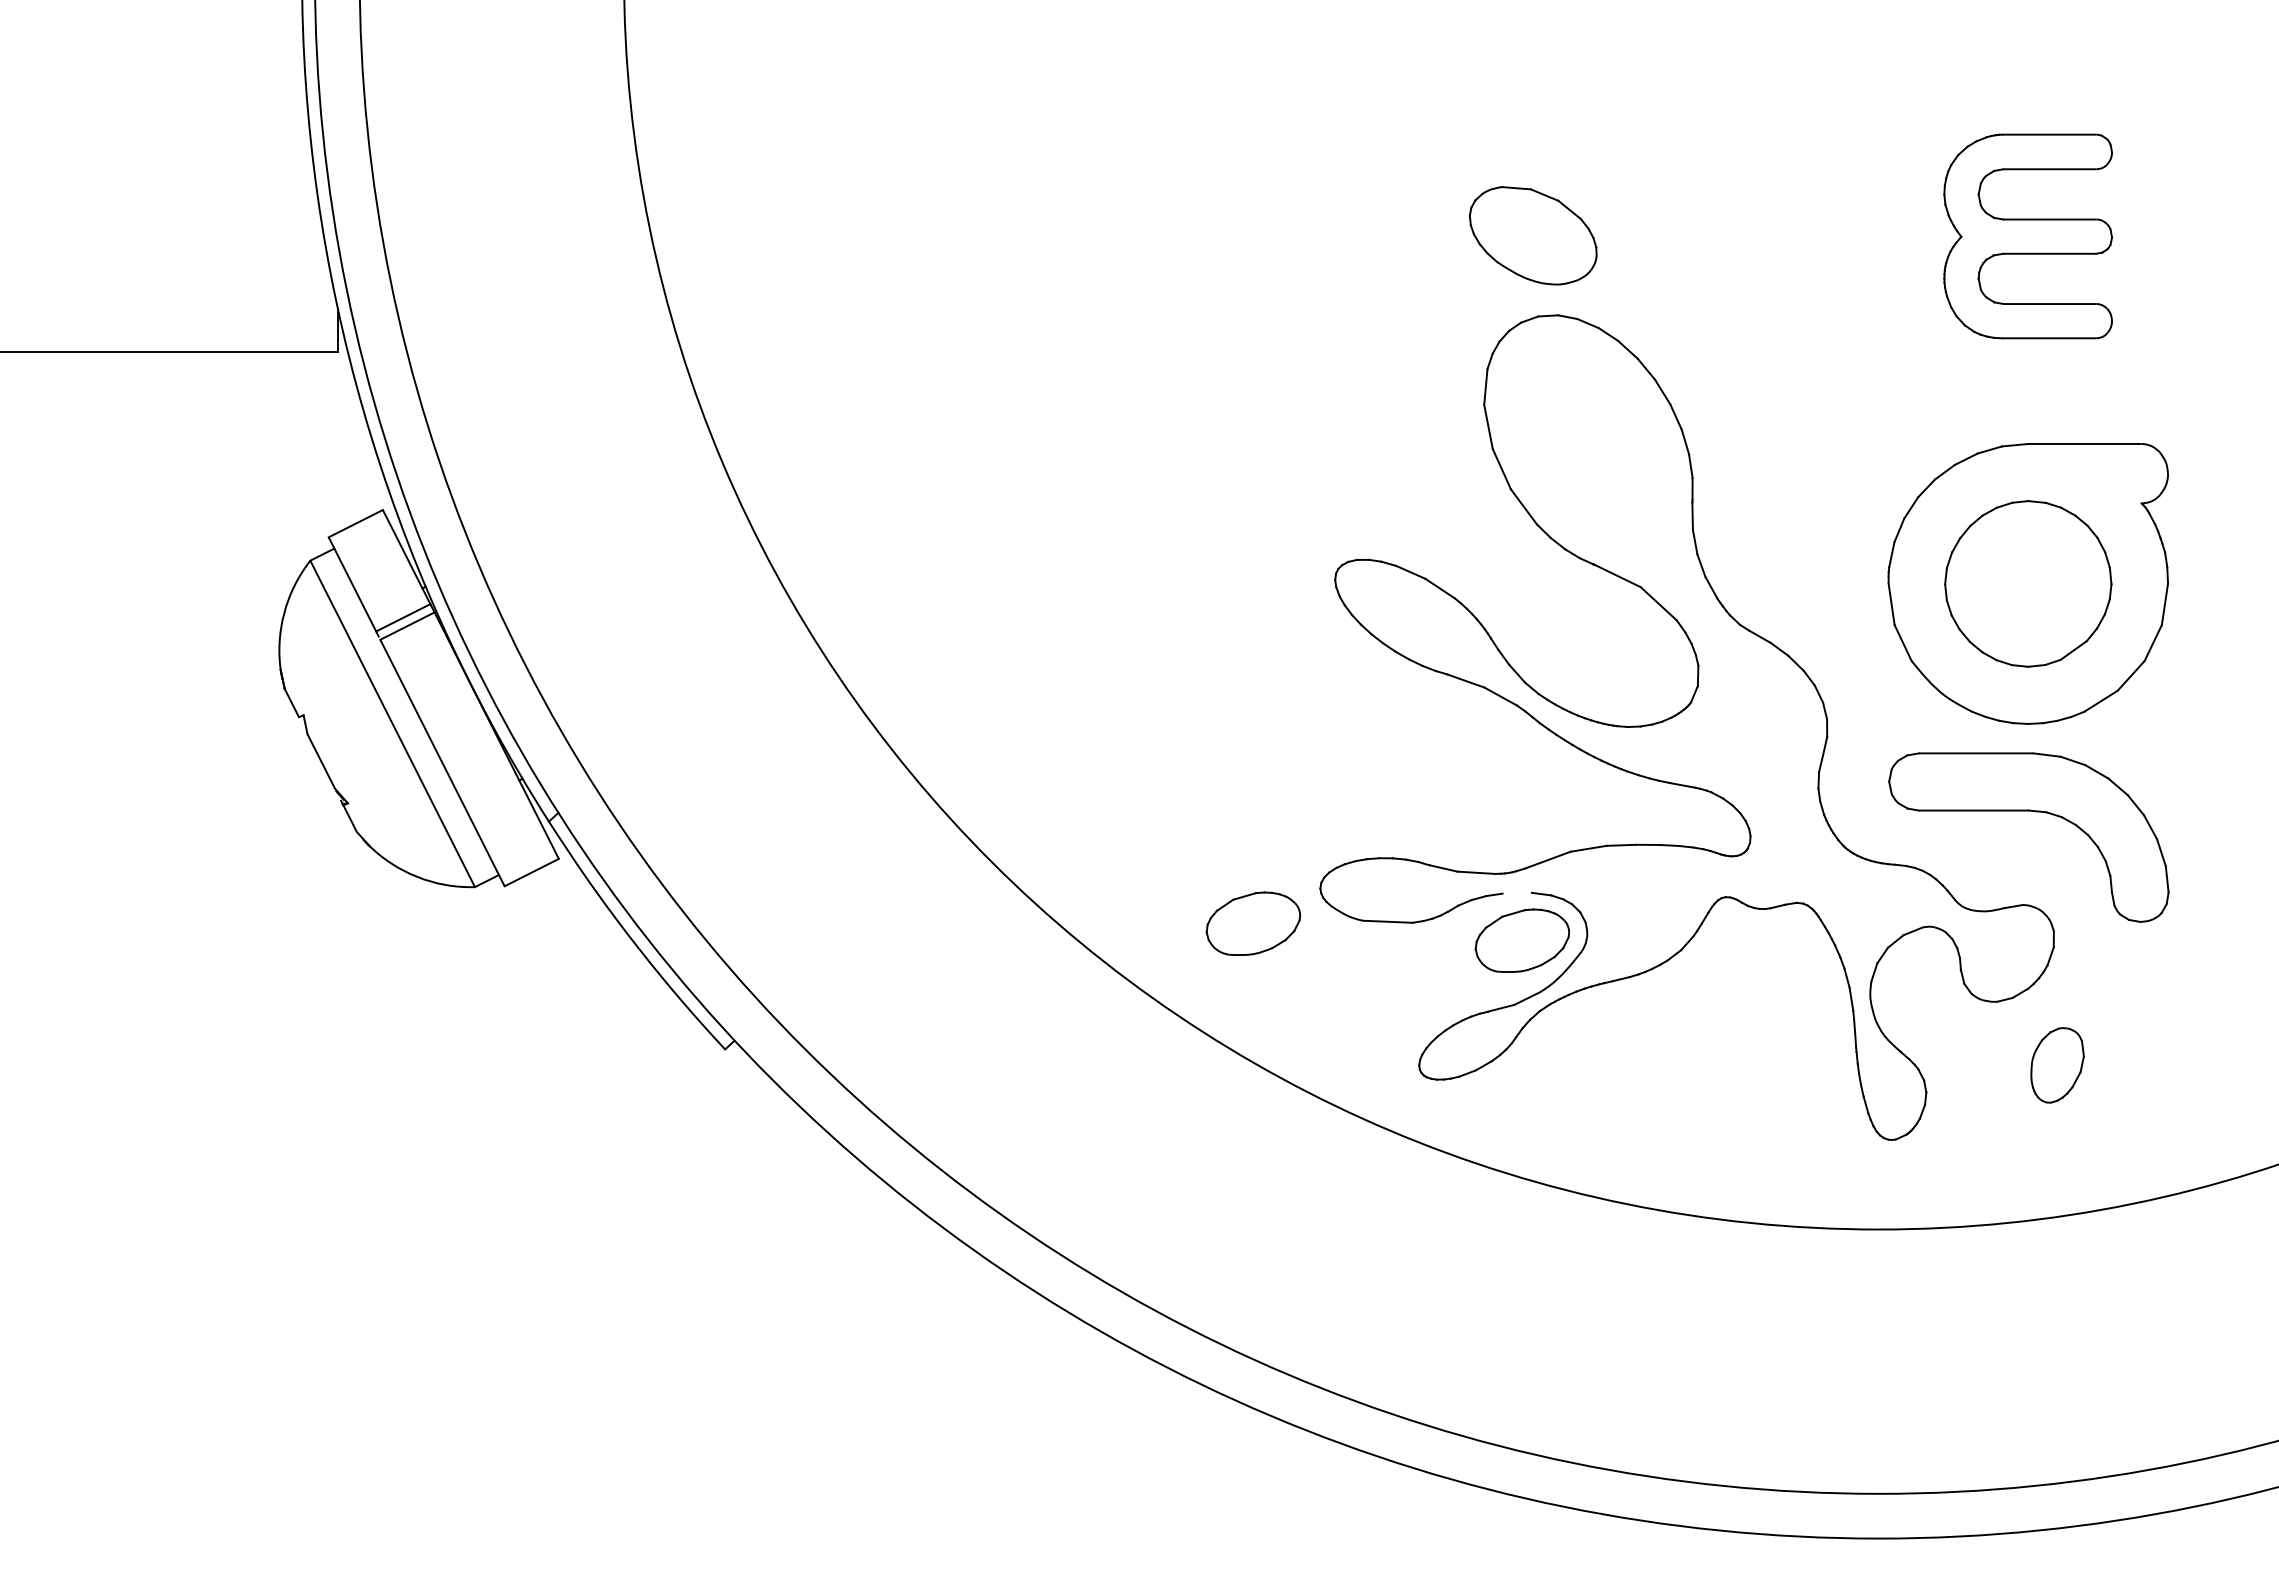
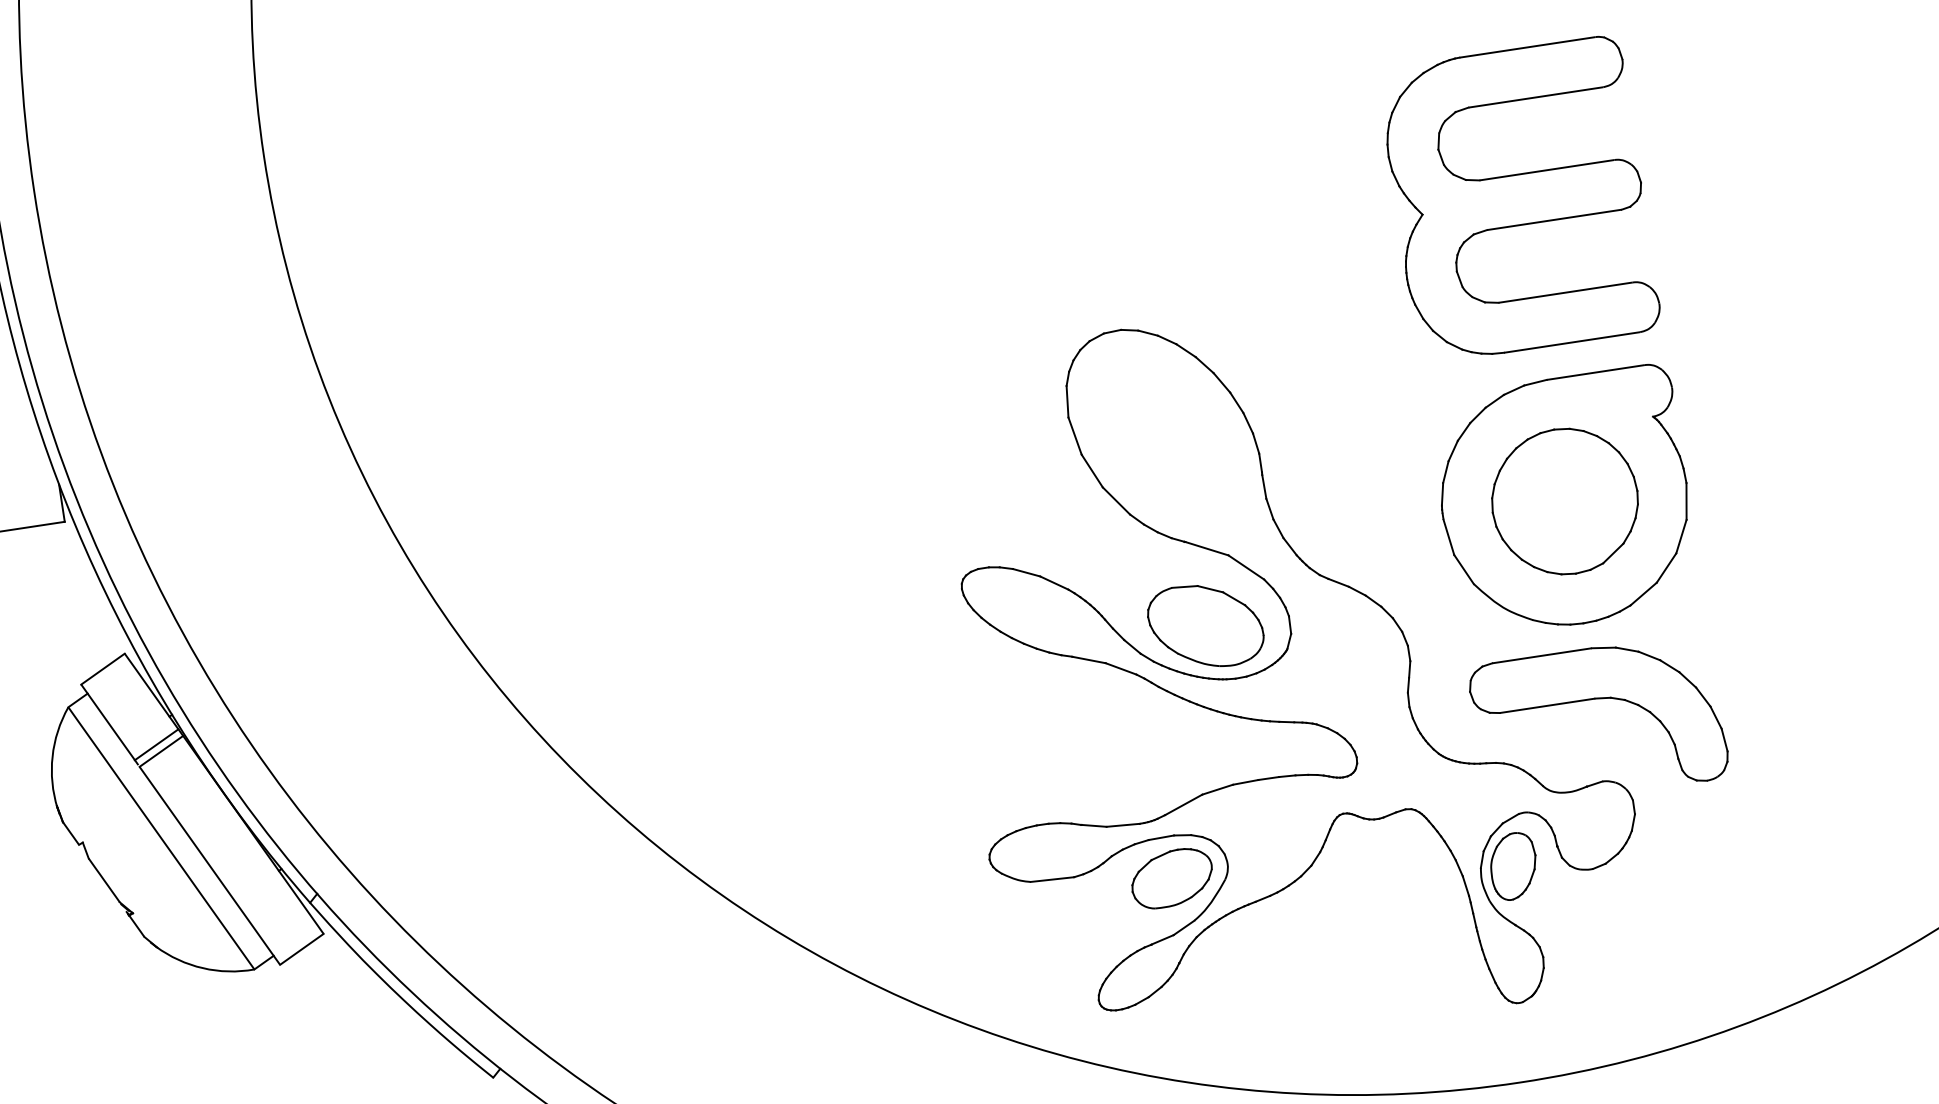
part: (1532, 235) -> (1205, 625), moved
part: (2027, 236) -> (1518, 199), size x1.67
line: (1516, 892) -> (1160, 837), added
part: (1253, 923) -> (936, 898), removed
part: (2057, 1065) -> (1513, 866), moved

